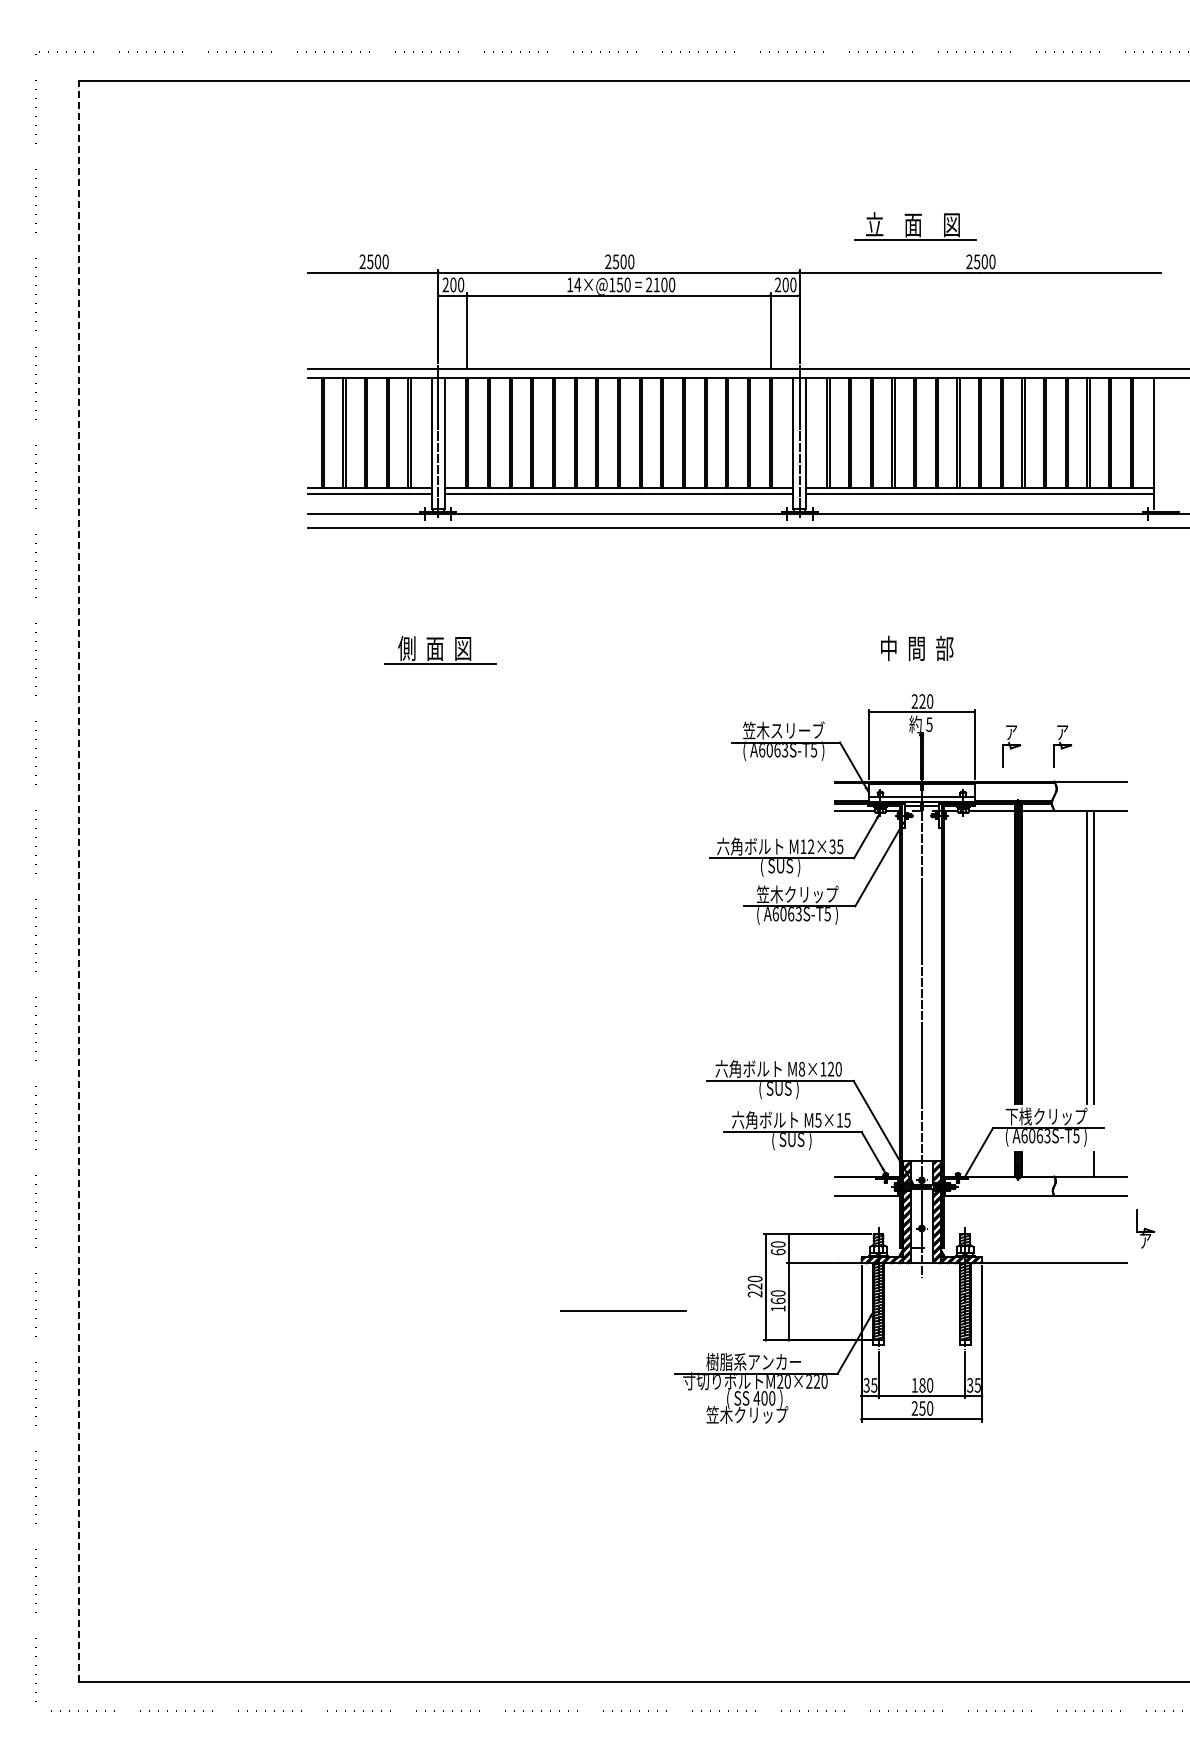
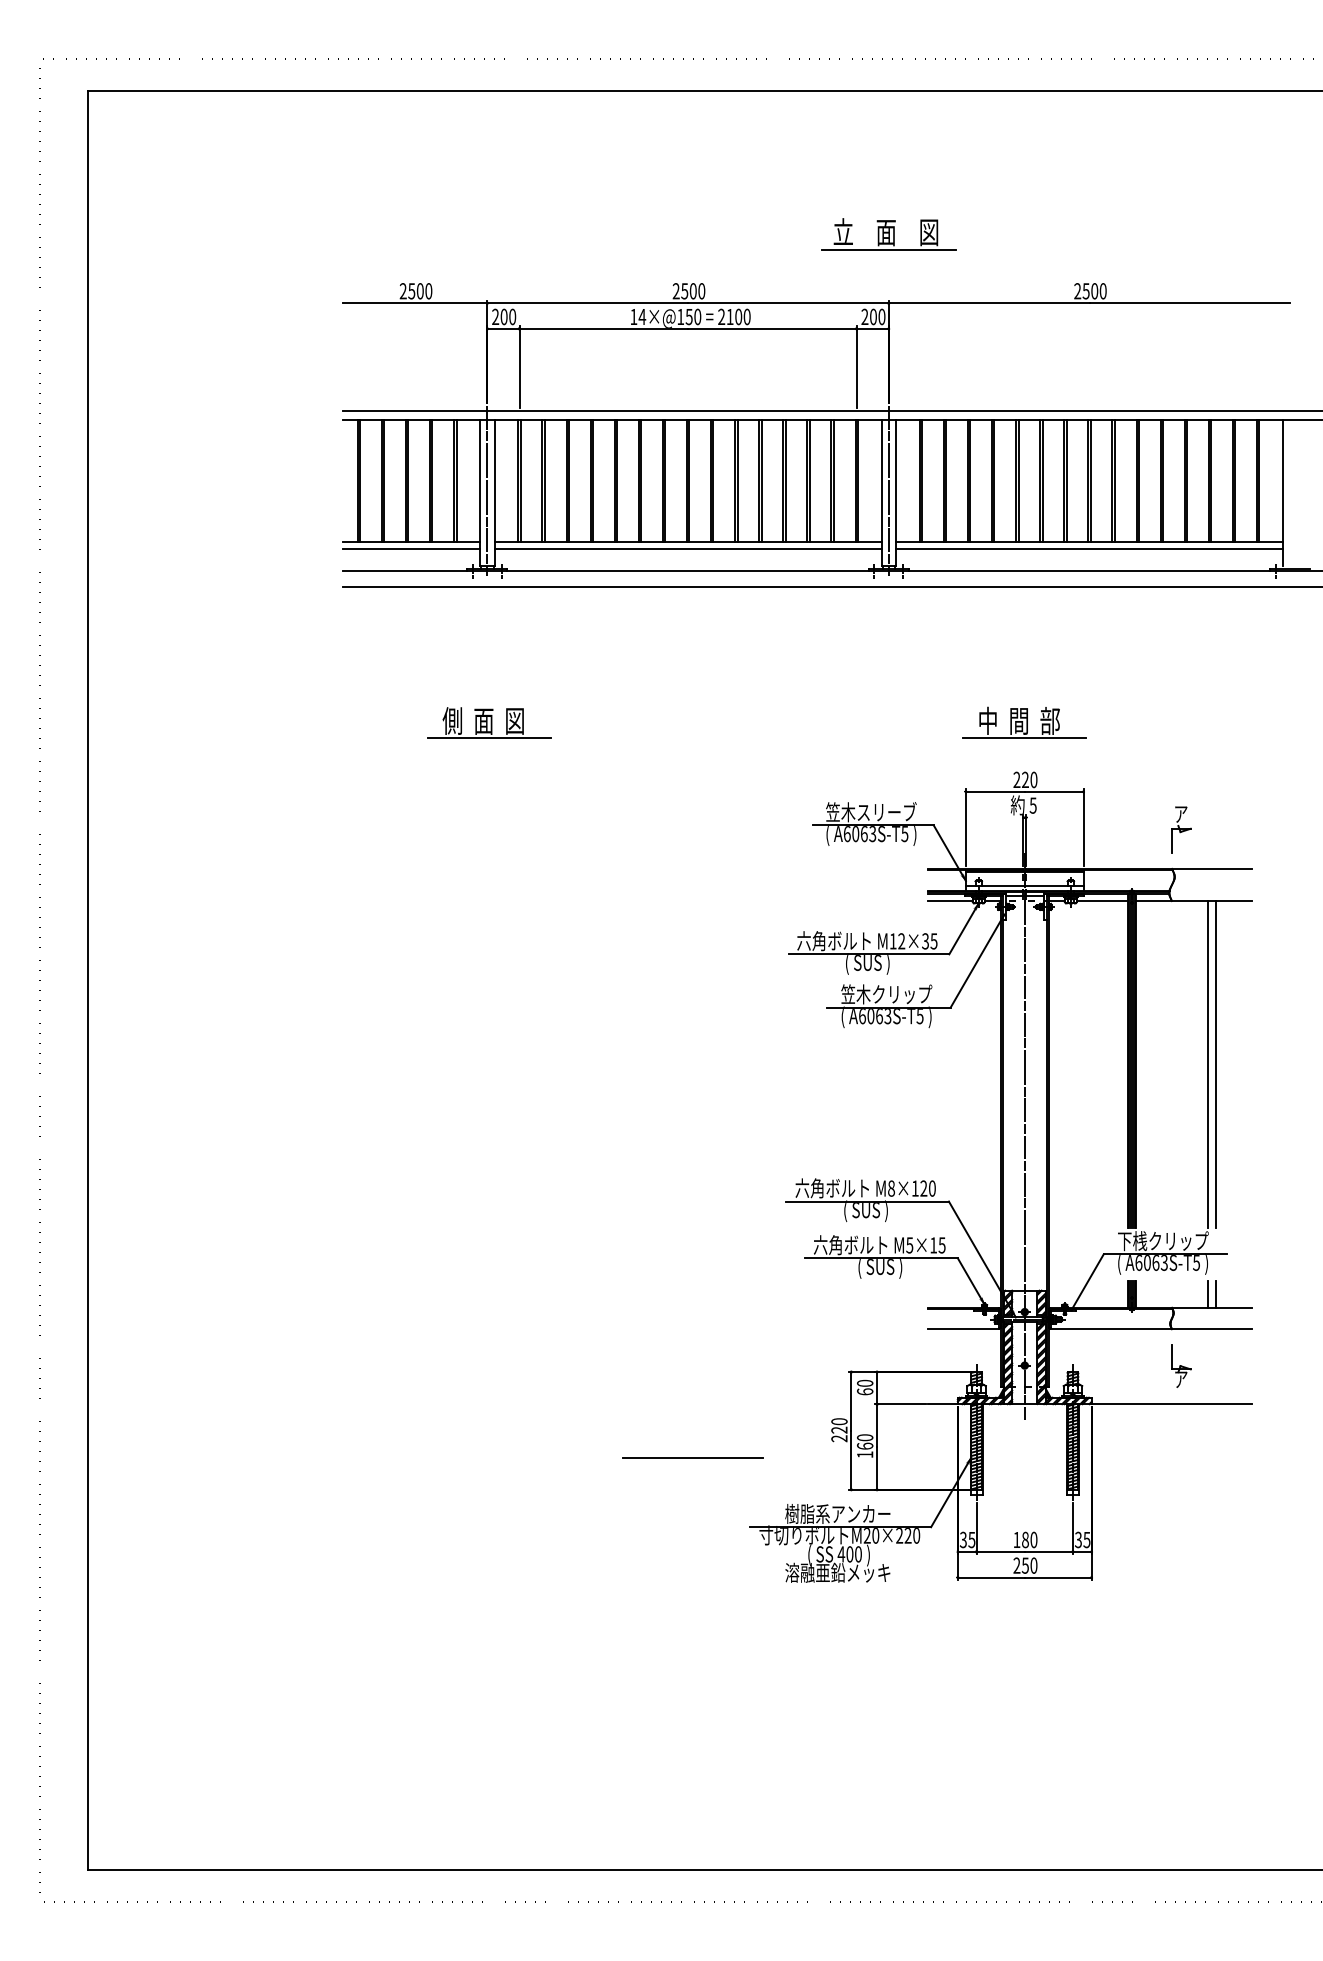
part: (915, 226) -> (888, 234), moved
line: (921, 664) -> (1024, 738), added
part: (1011, 746) -> (1124, 829), removed
line: (79, 881) -> (88, 979), dashed -> solid
line: (1086, 1164) -> (1207, 1294), added
part: (1145, 1228) -> (1181, 1365), moved
text: (753, 1414) -> (837, 1572), 笠木クリップ -> 溶融亜鉛メッキ

